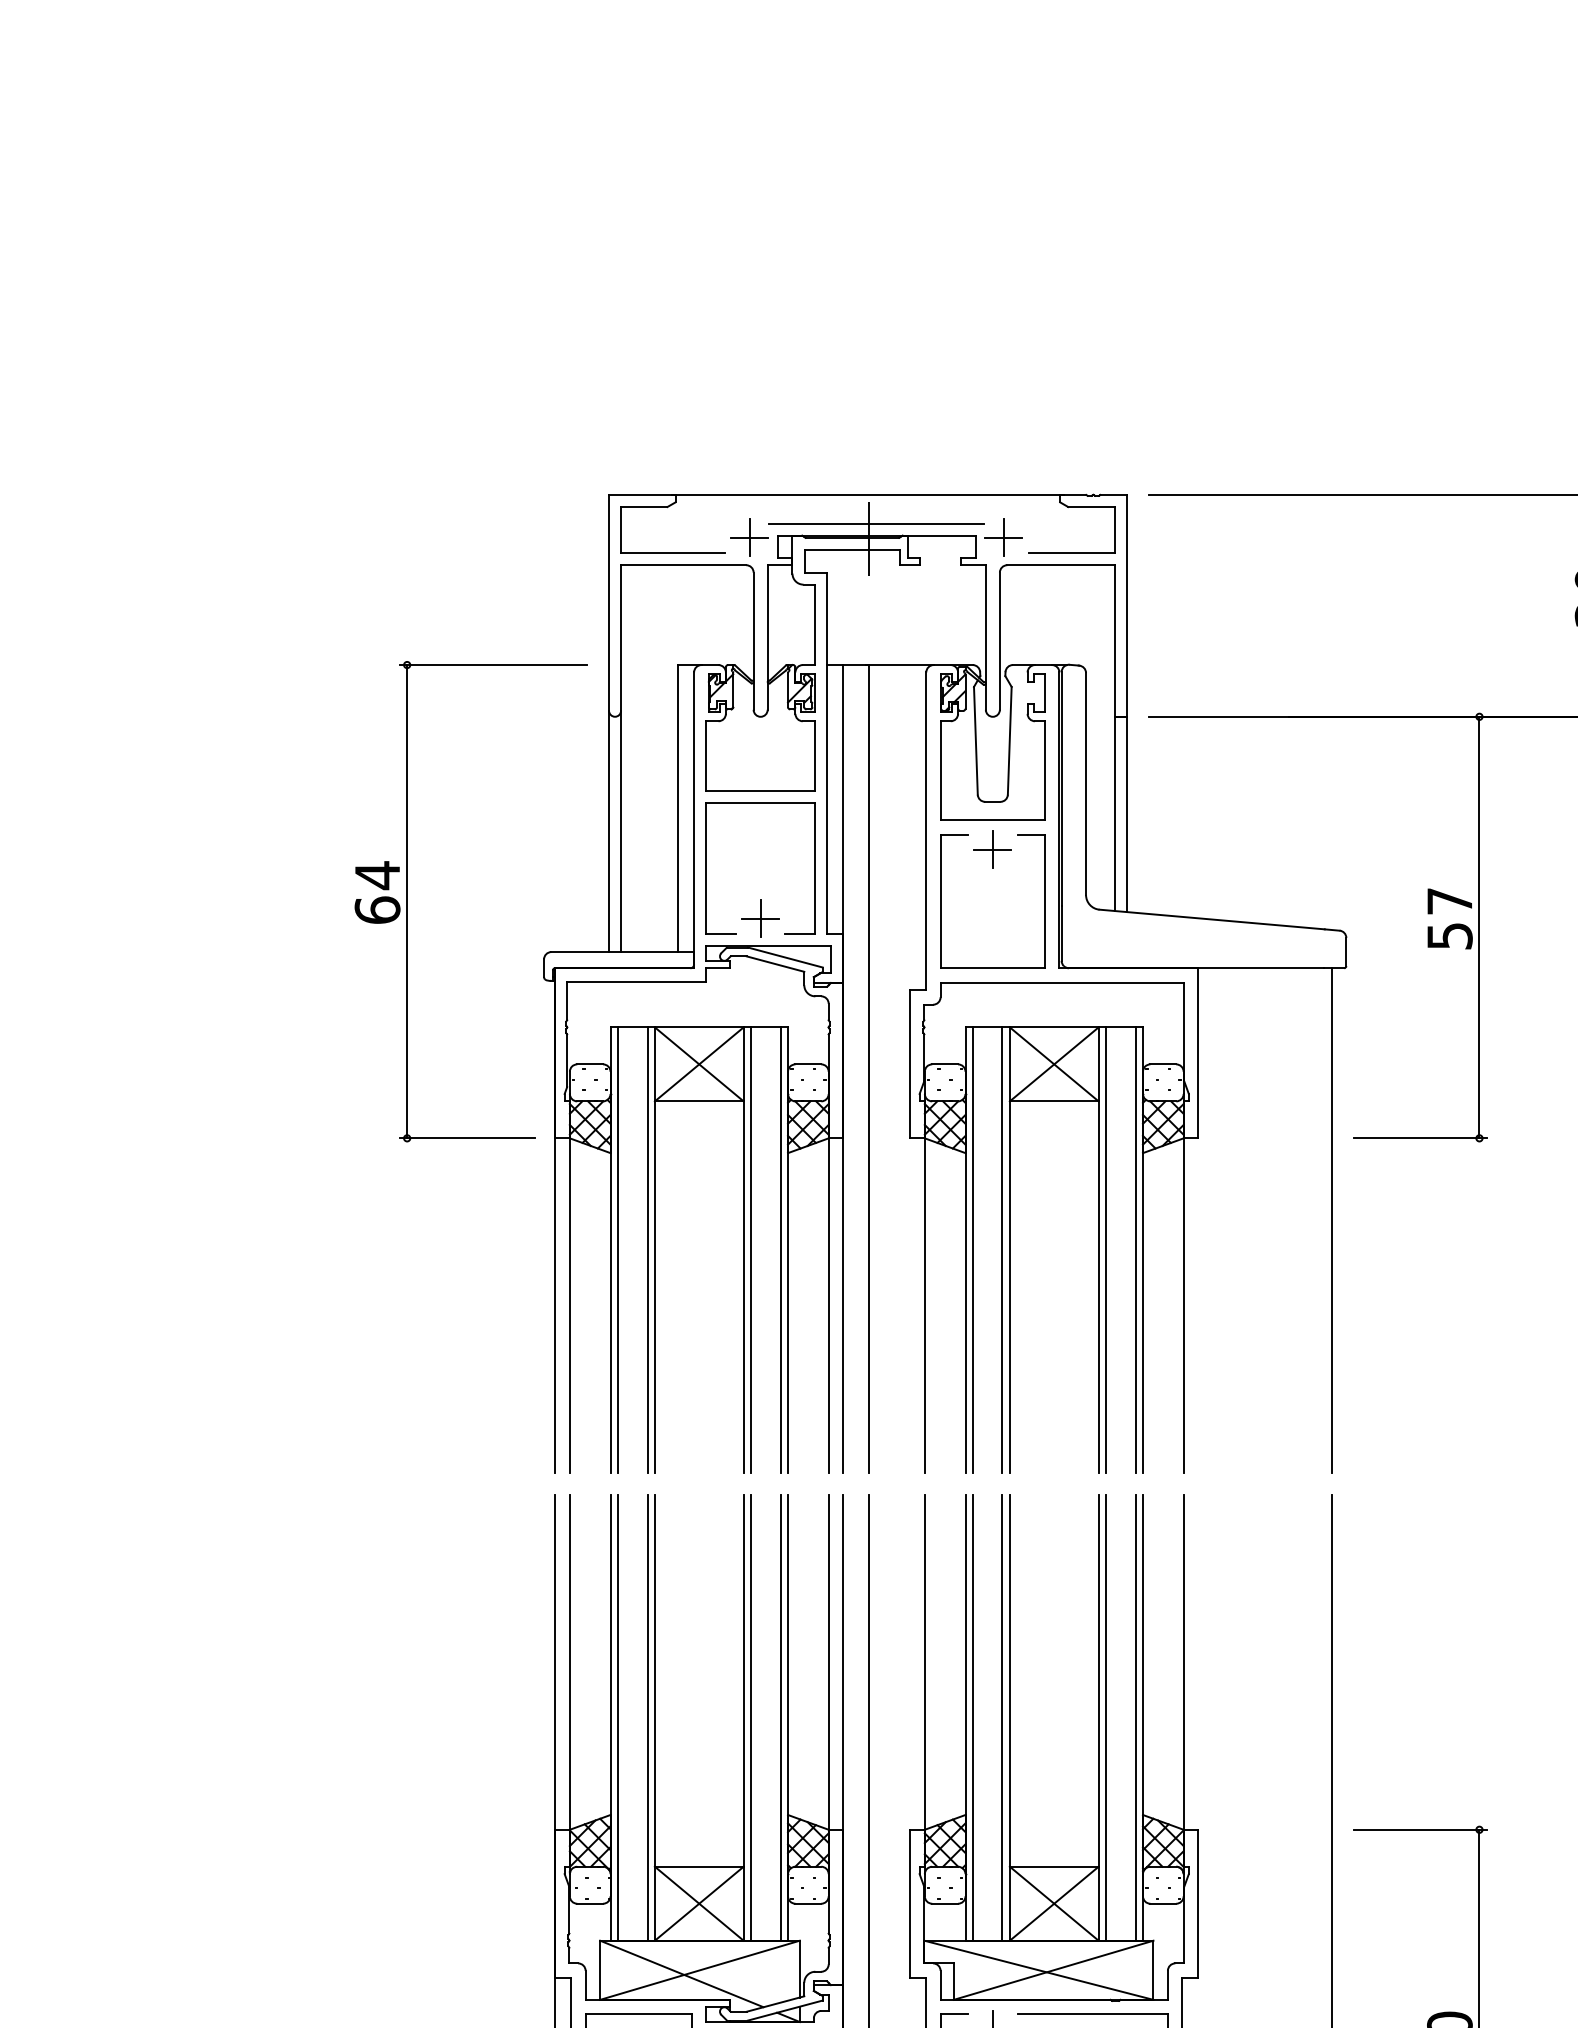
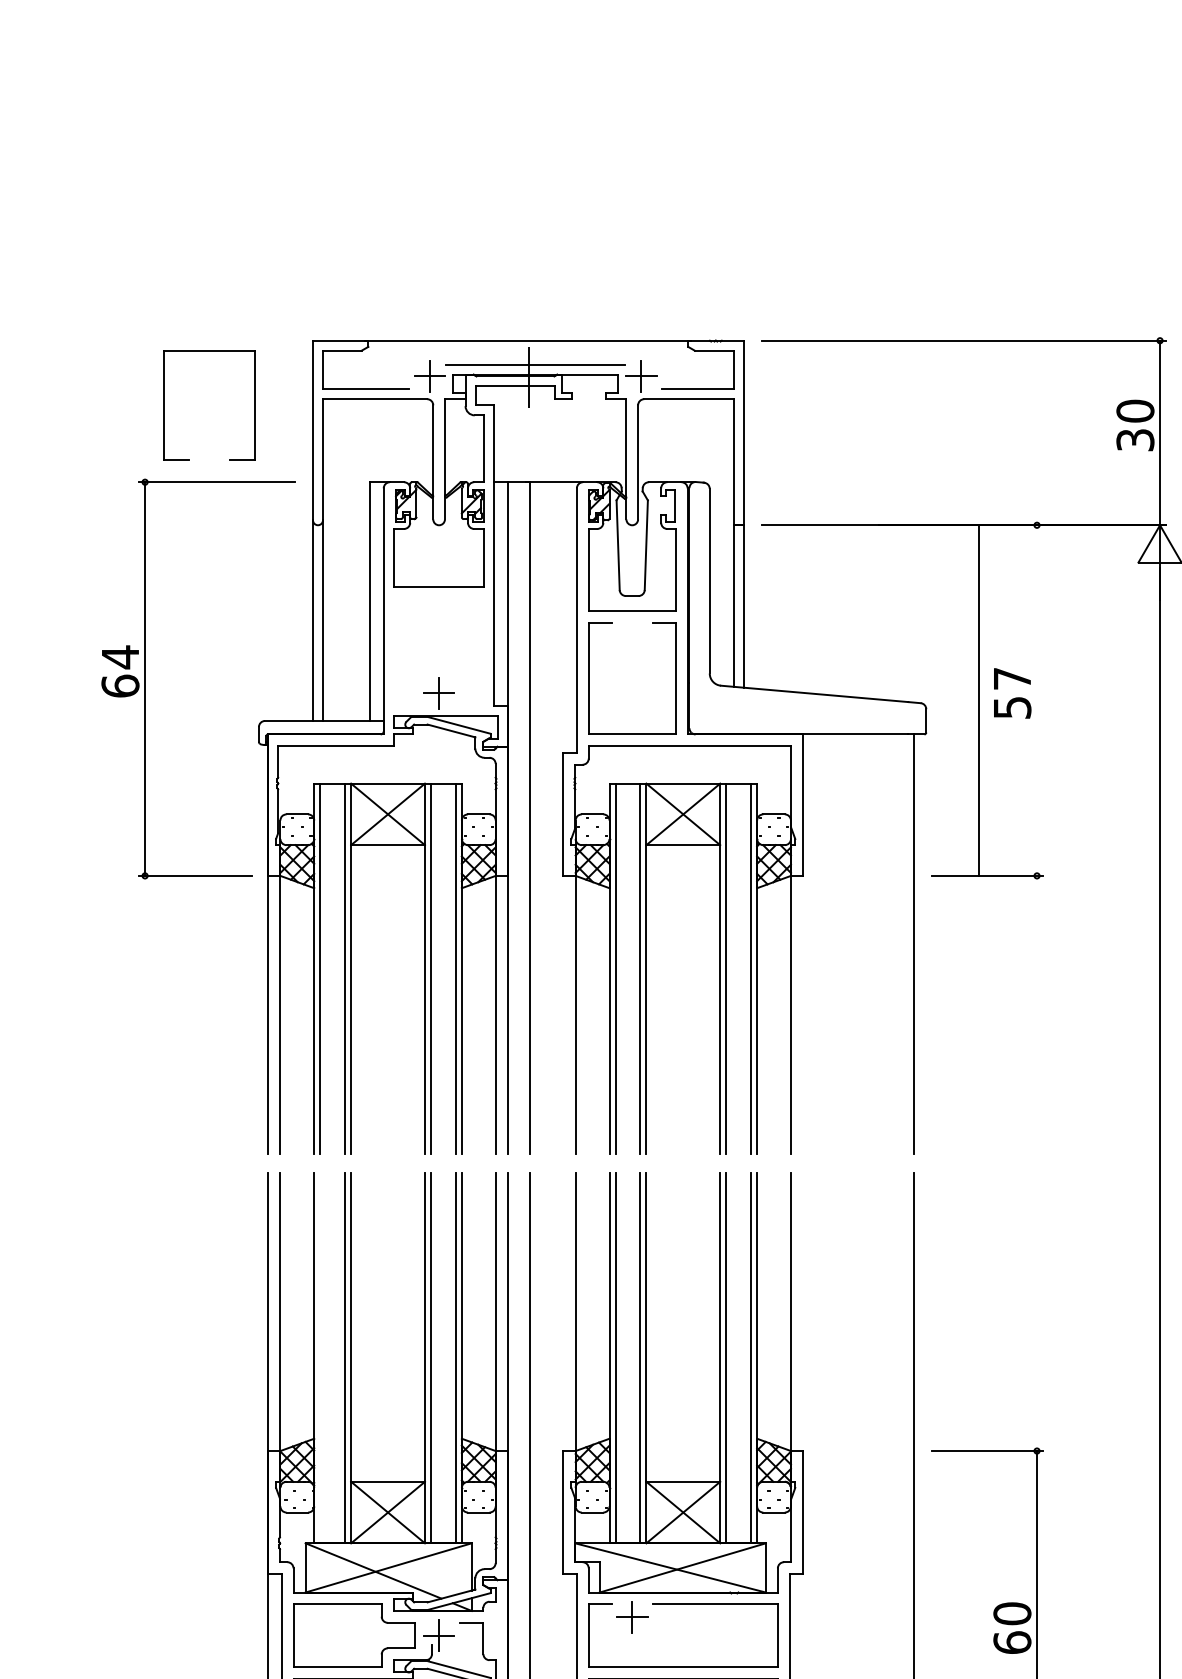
part: (992, 849) -> (631, 635), removed
part: (706, 868) -> (164, 405), moved
line: (1479, 927) -> (978, 700), moved
line: (617, 1717) -> (320, 1357), removed

